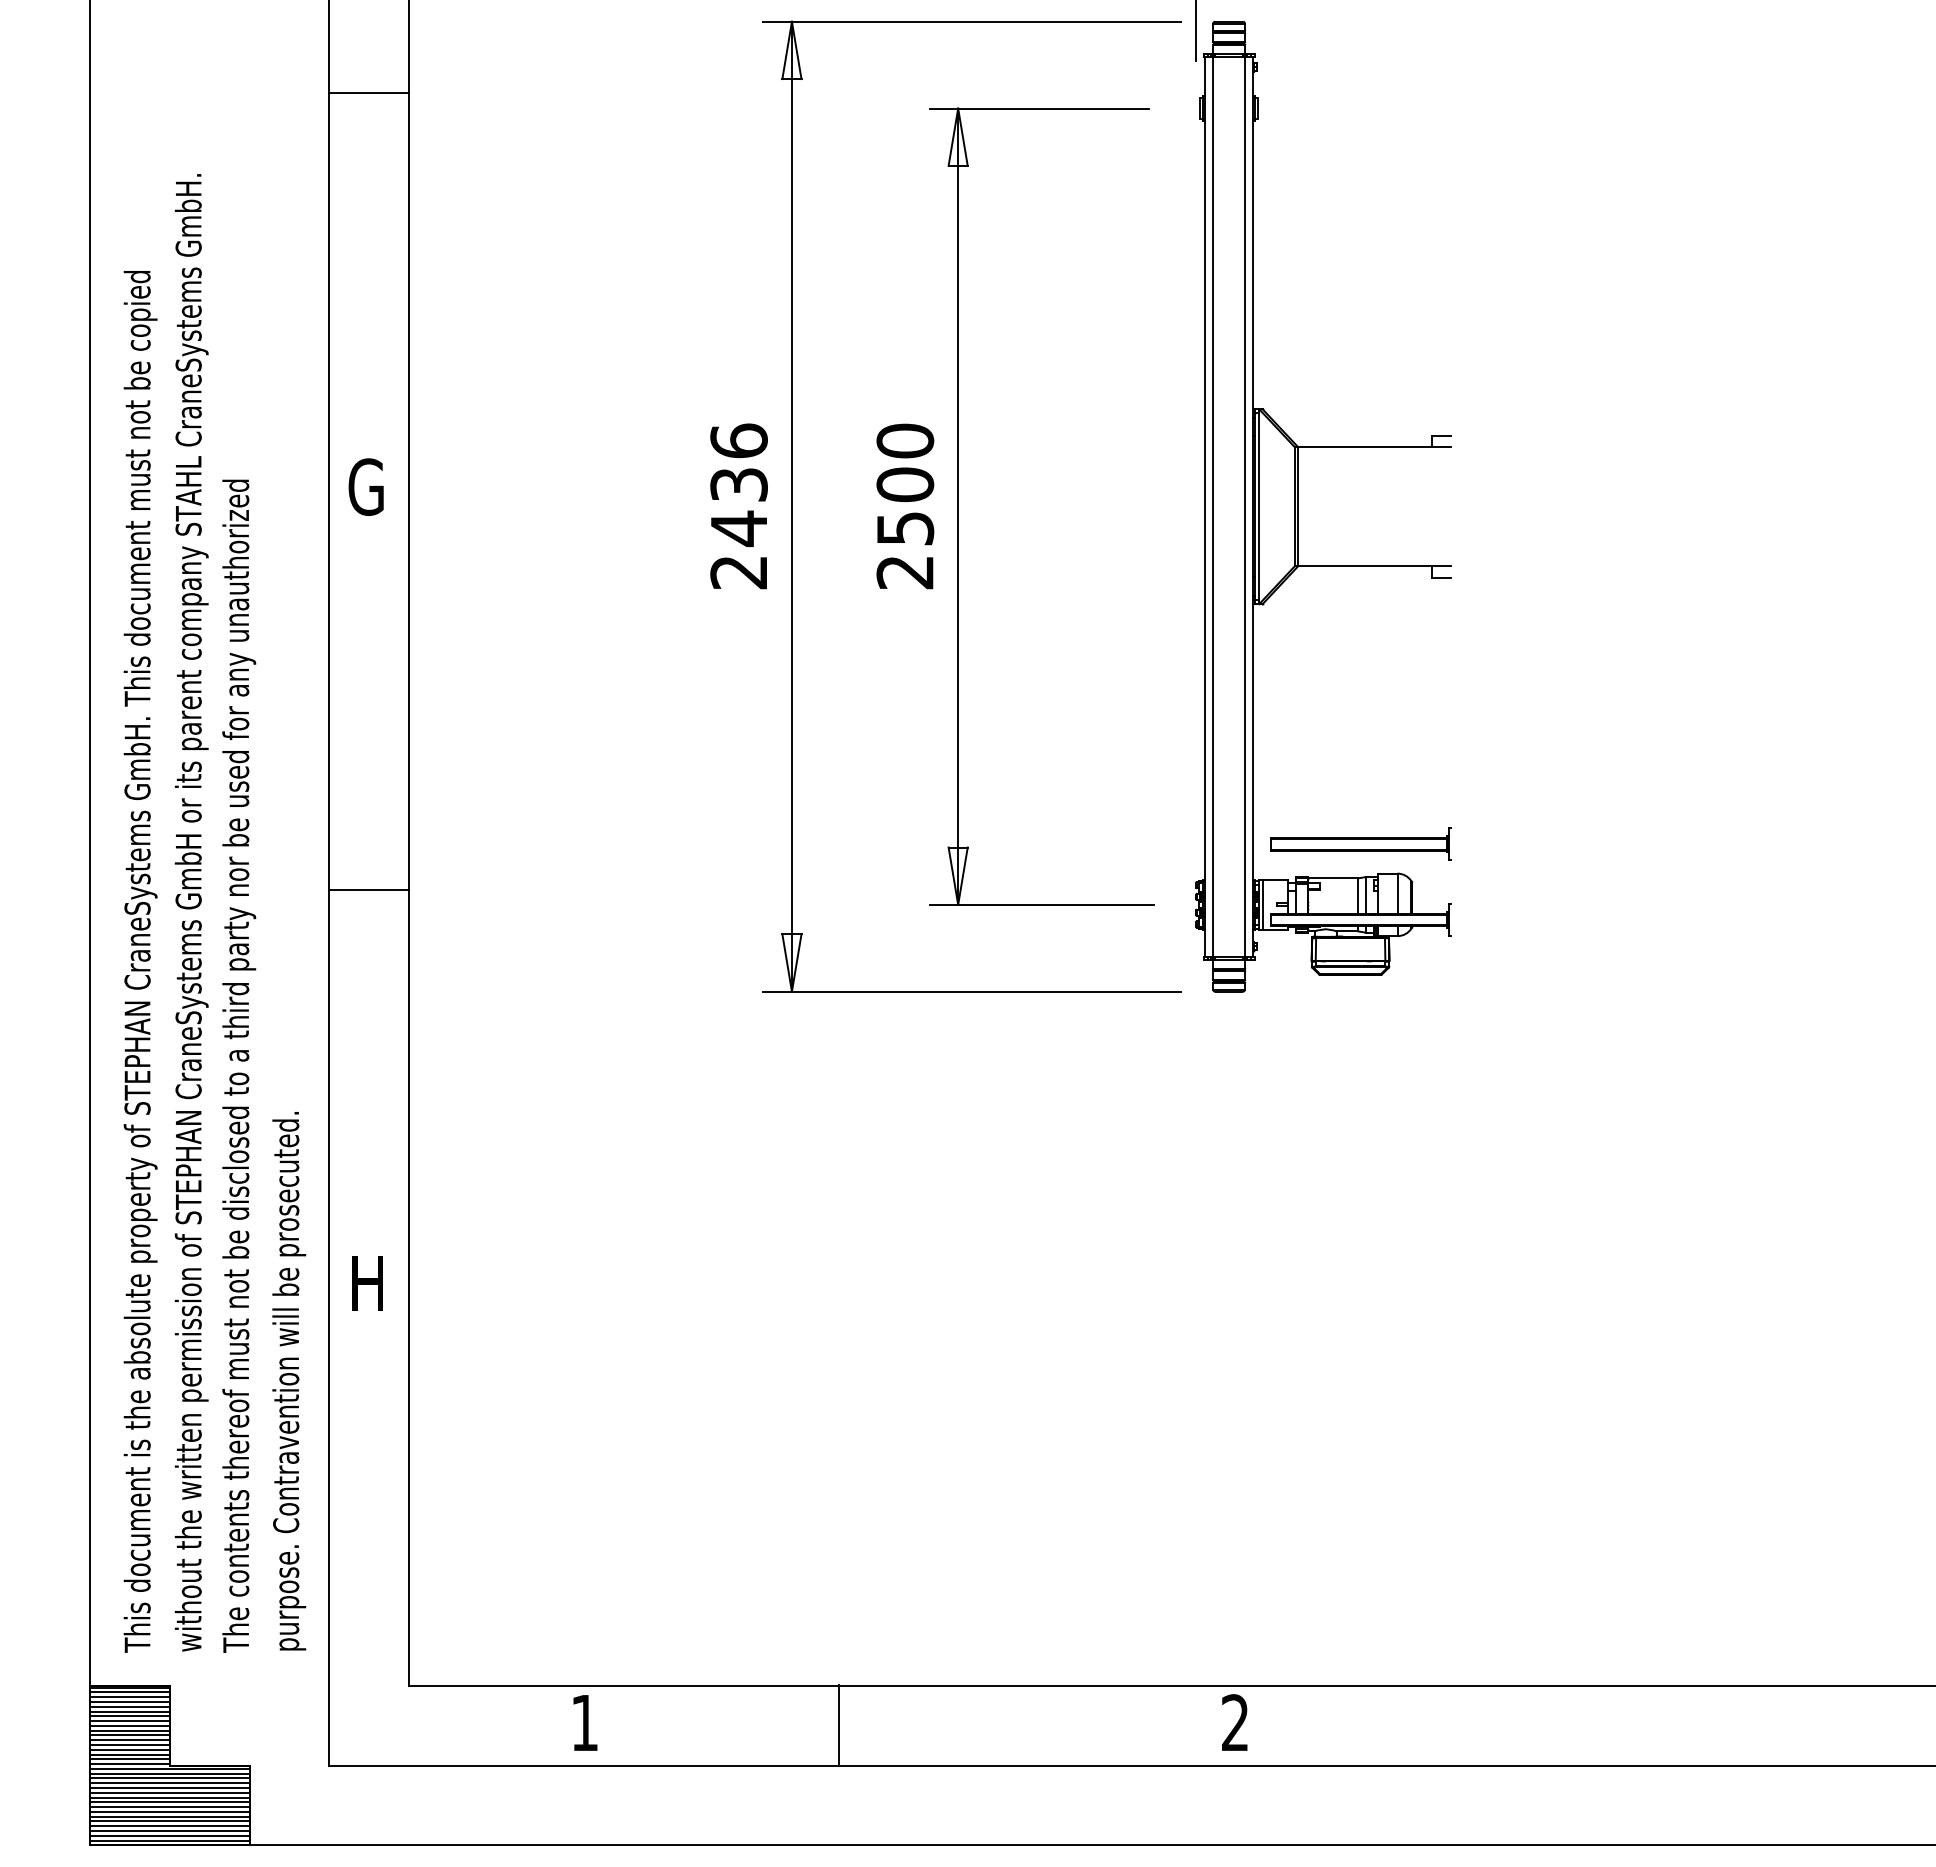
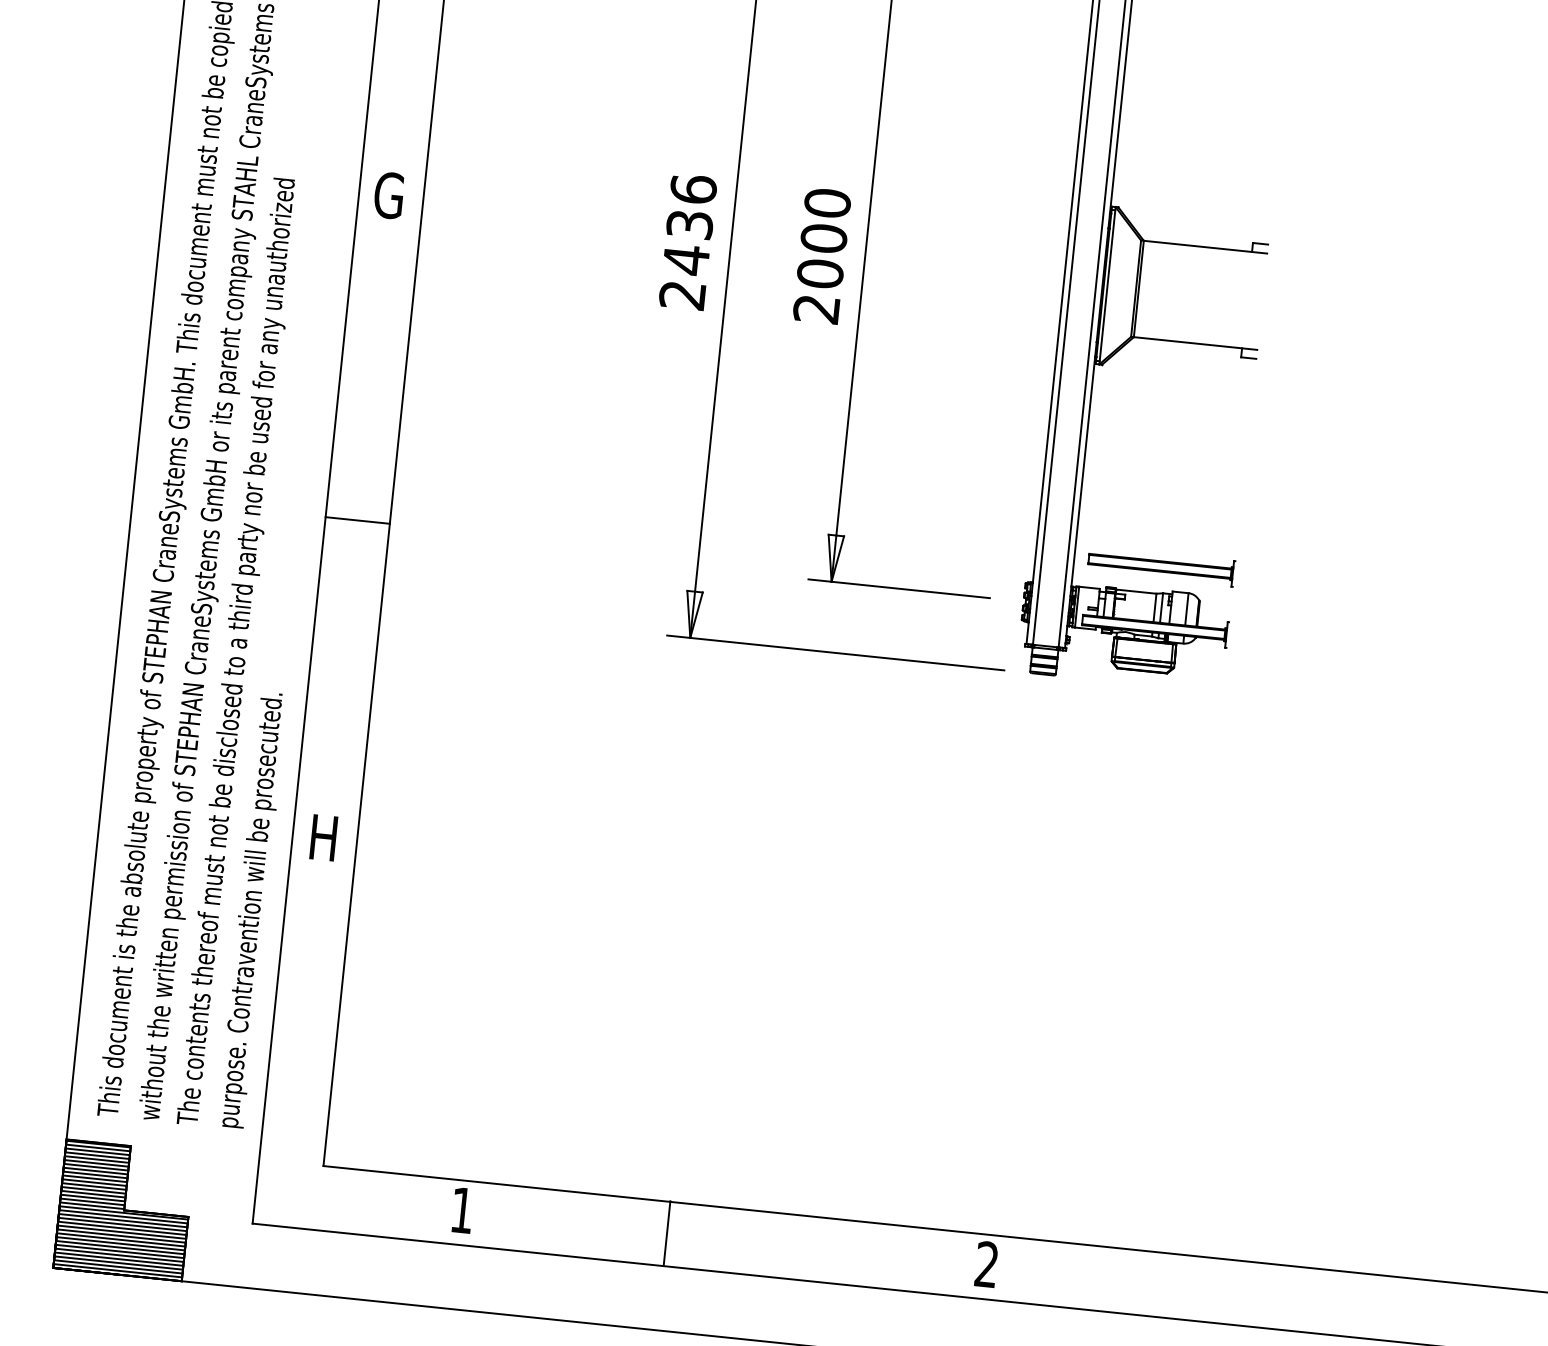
text: (905, 528) -> (820, 273), 2500 -> 2000

